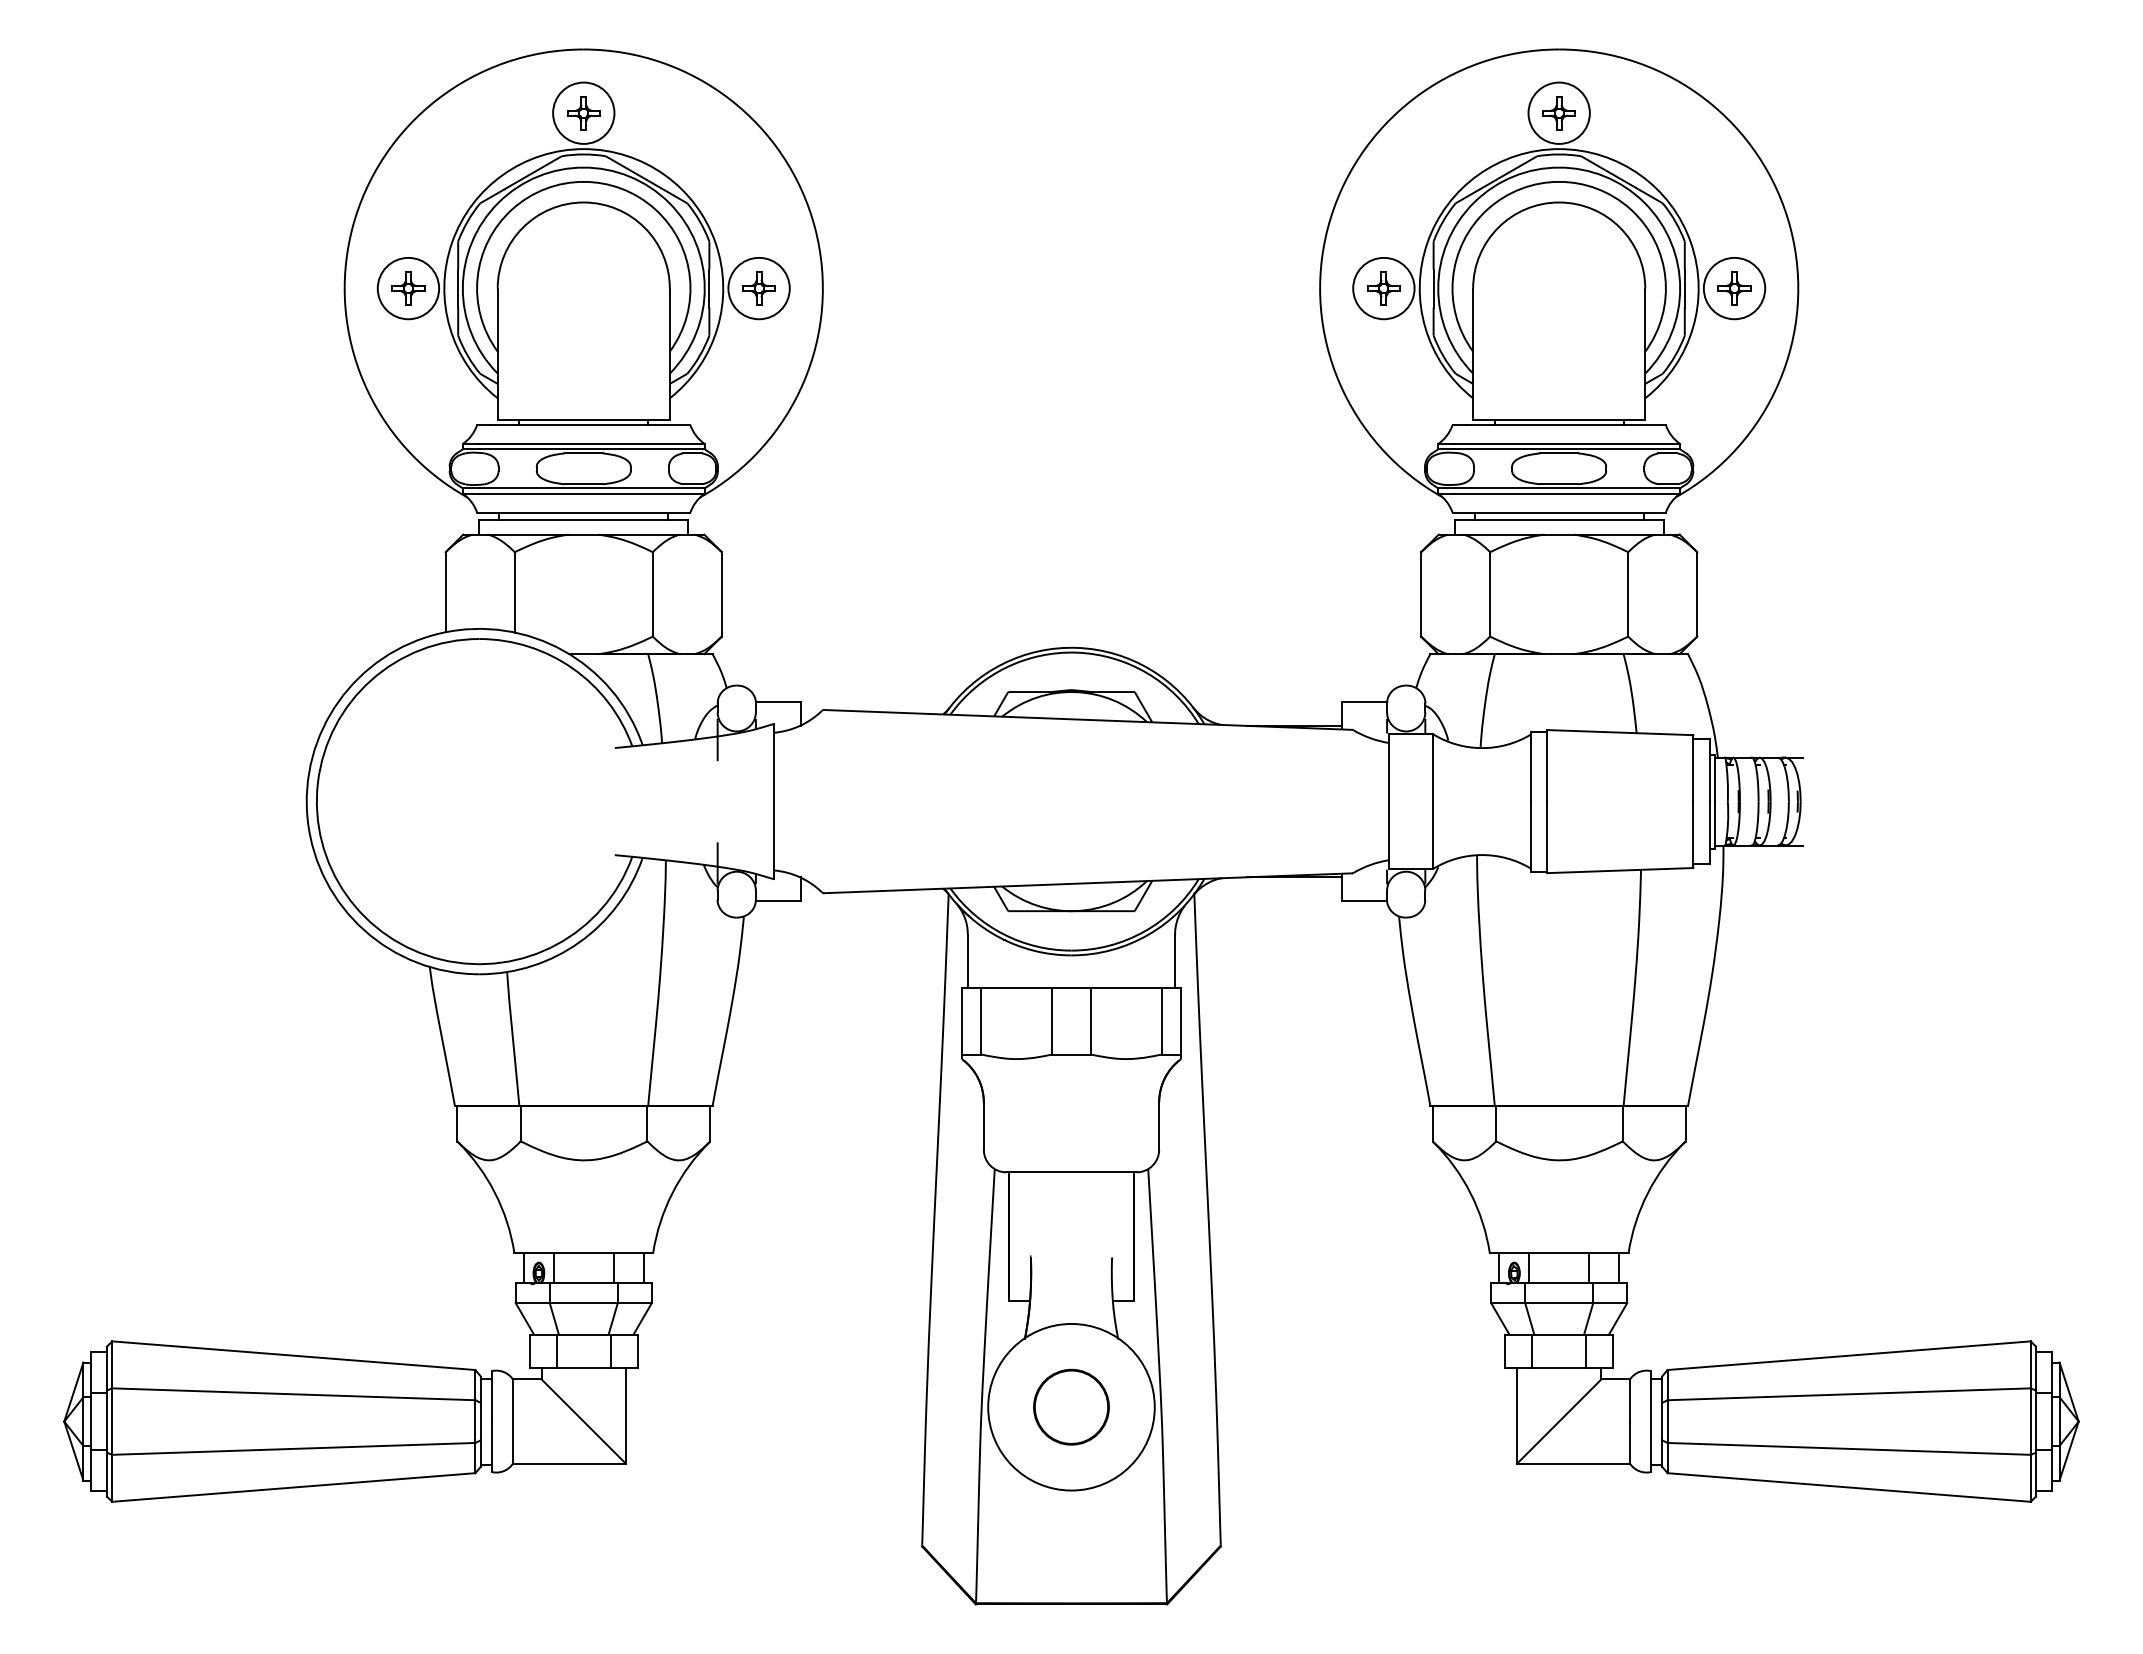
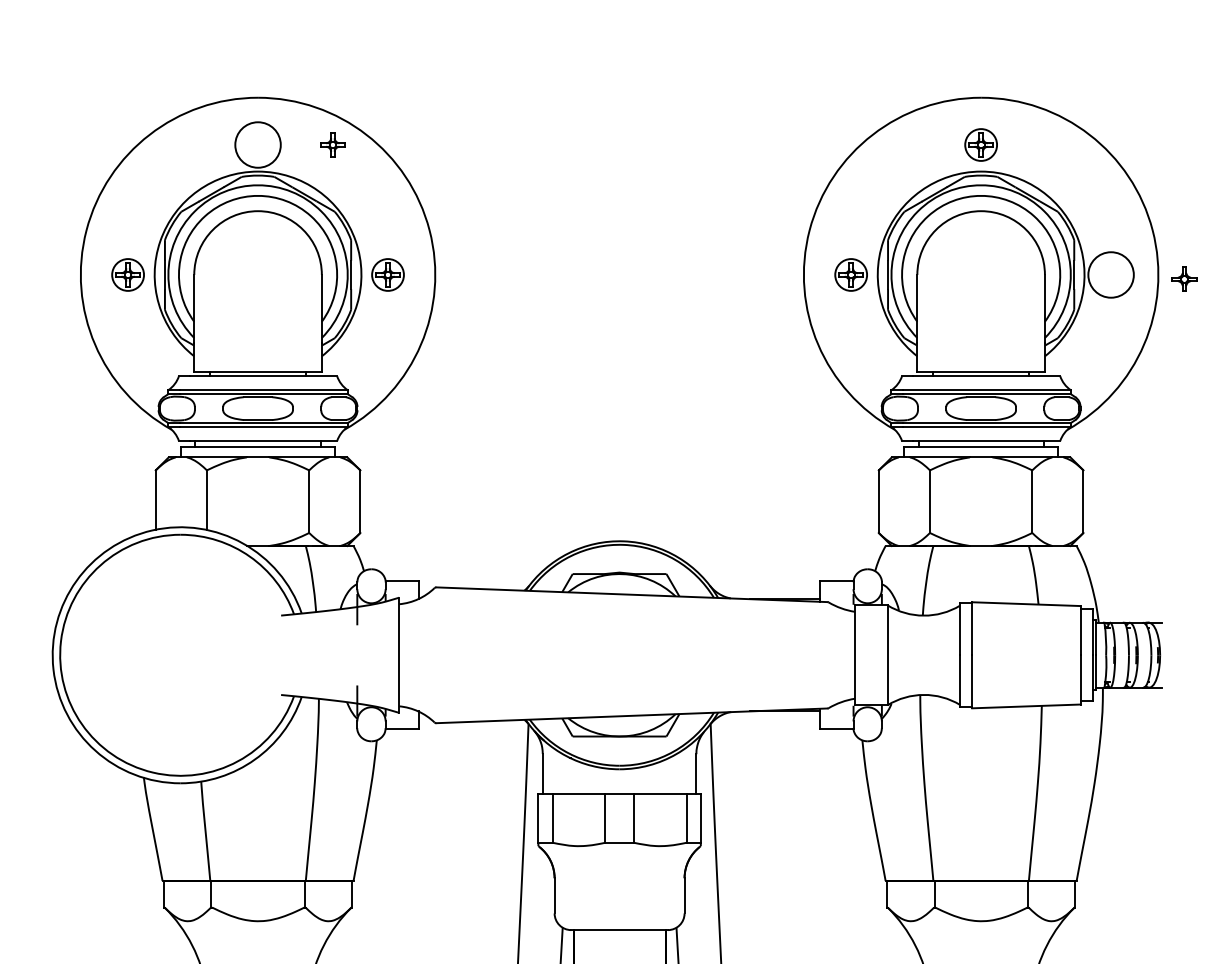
circle: (1558, 112) -> (980, 144), size x0.7
part: (583, 113) -> (332, 145), moved
circle: (408, 288) -> (128, 274), size x0.7
circle: (758, 288) -> (387, 274), size x0.7
circle: (1383, 288) -> (850, 274), size x0.7
part: (1734, 288) -> (1184, 279), moved

